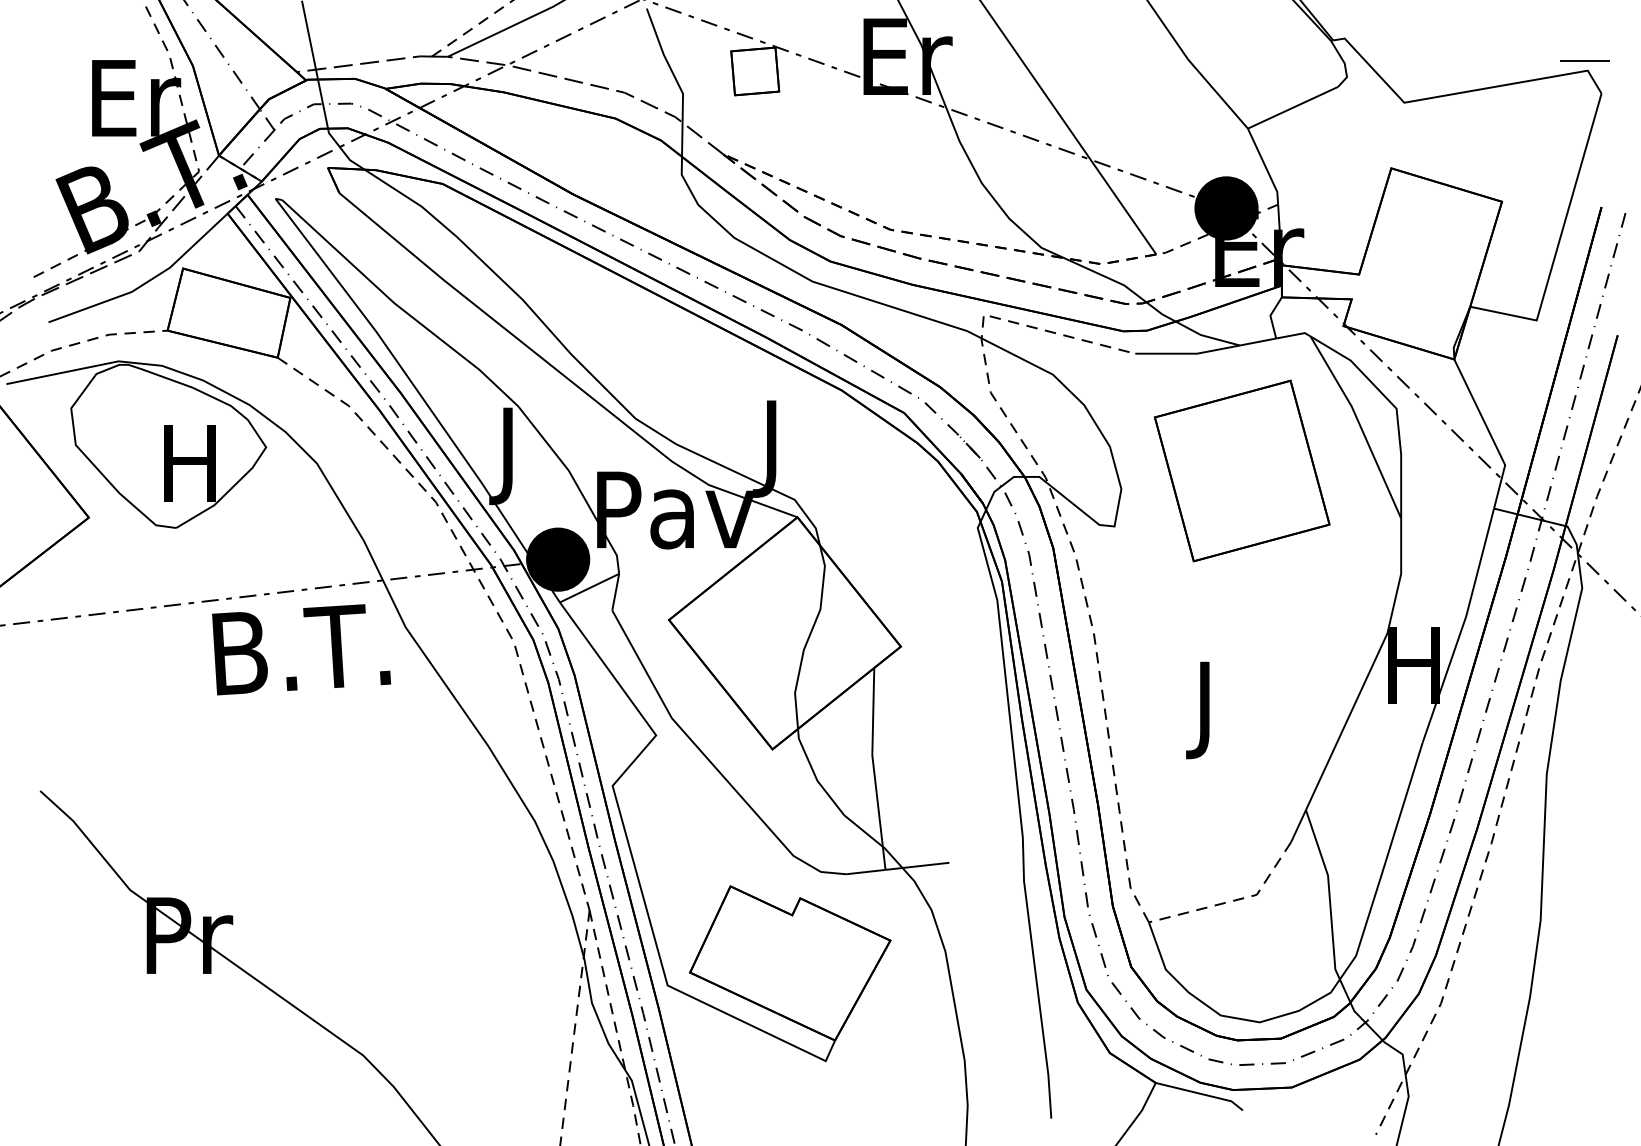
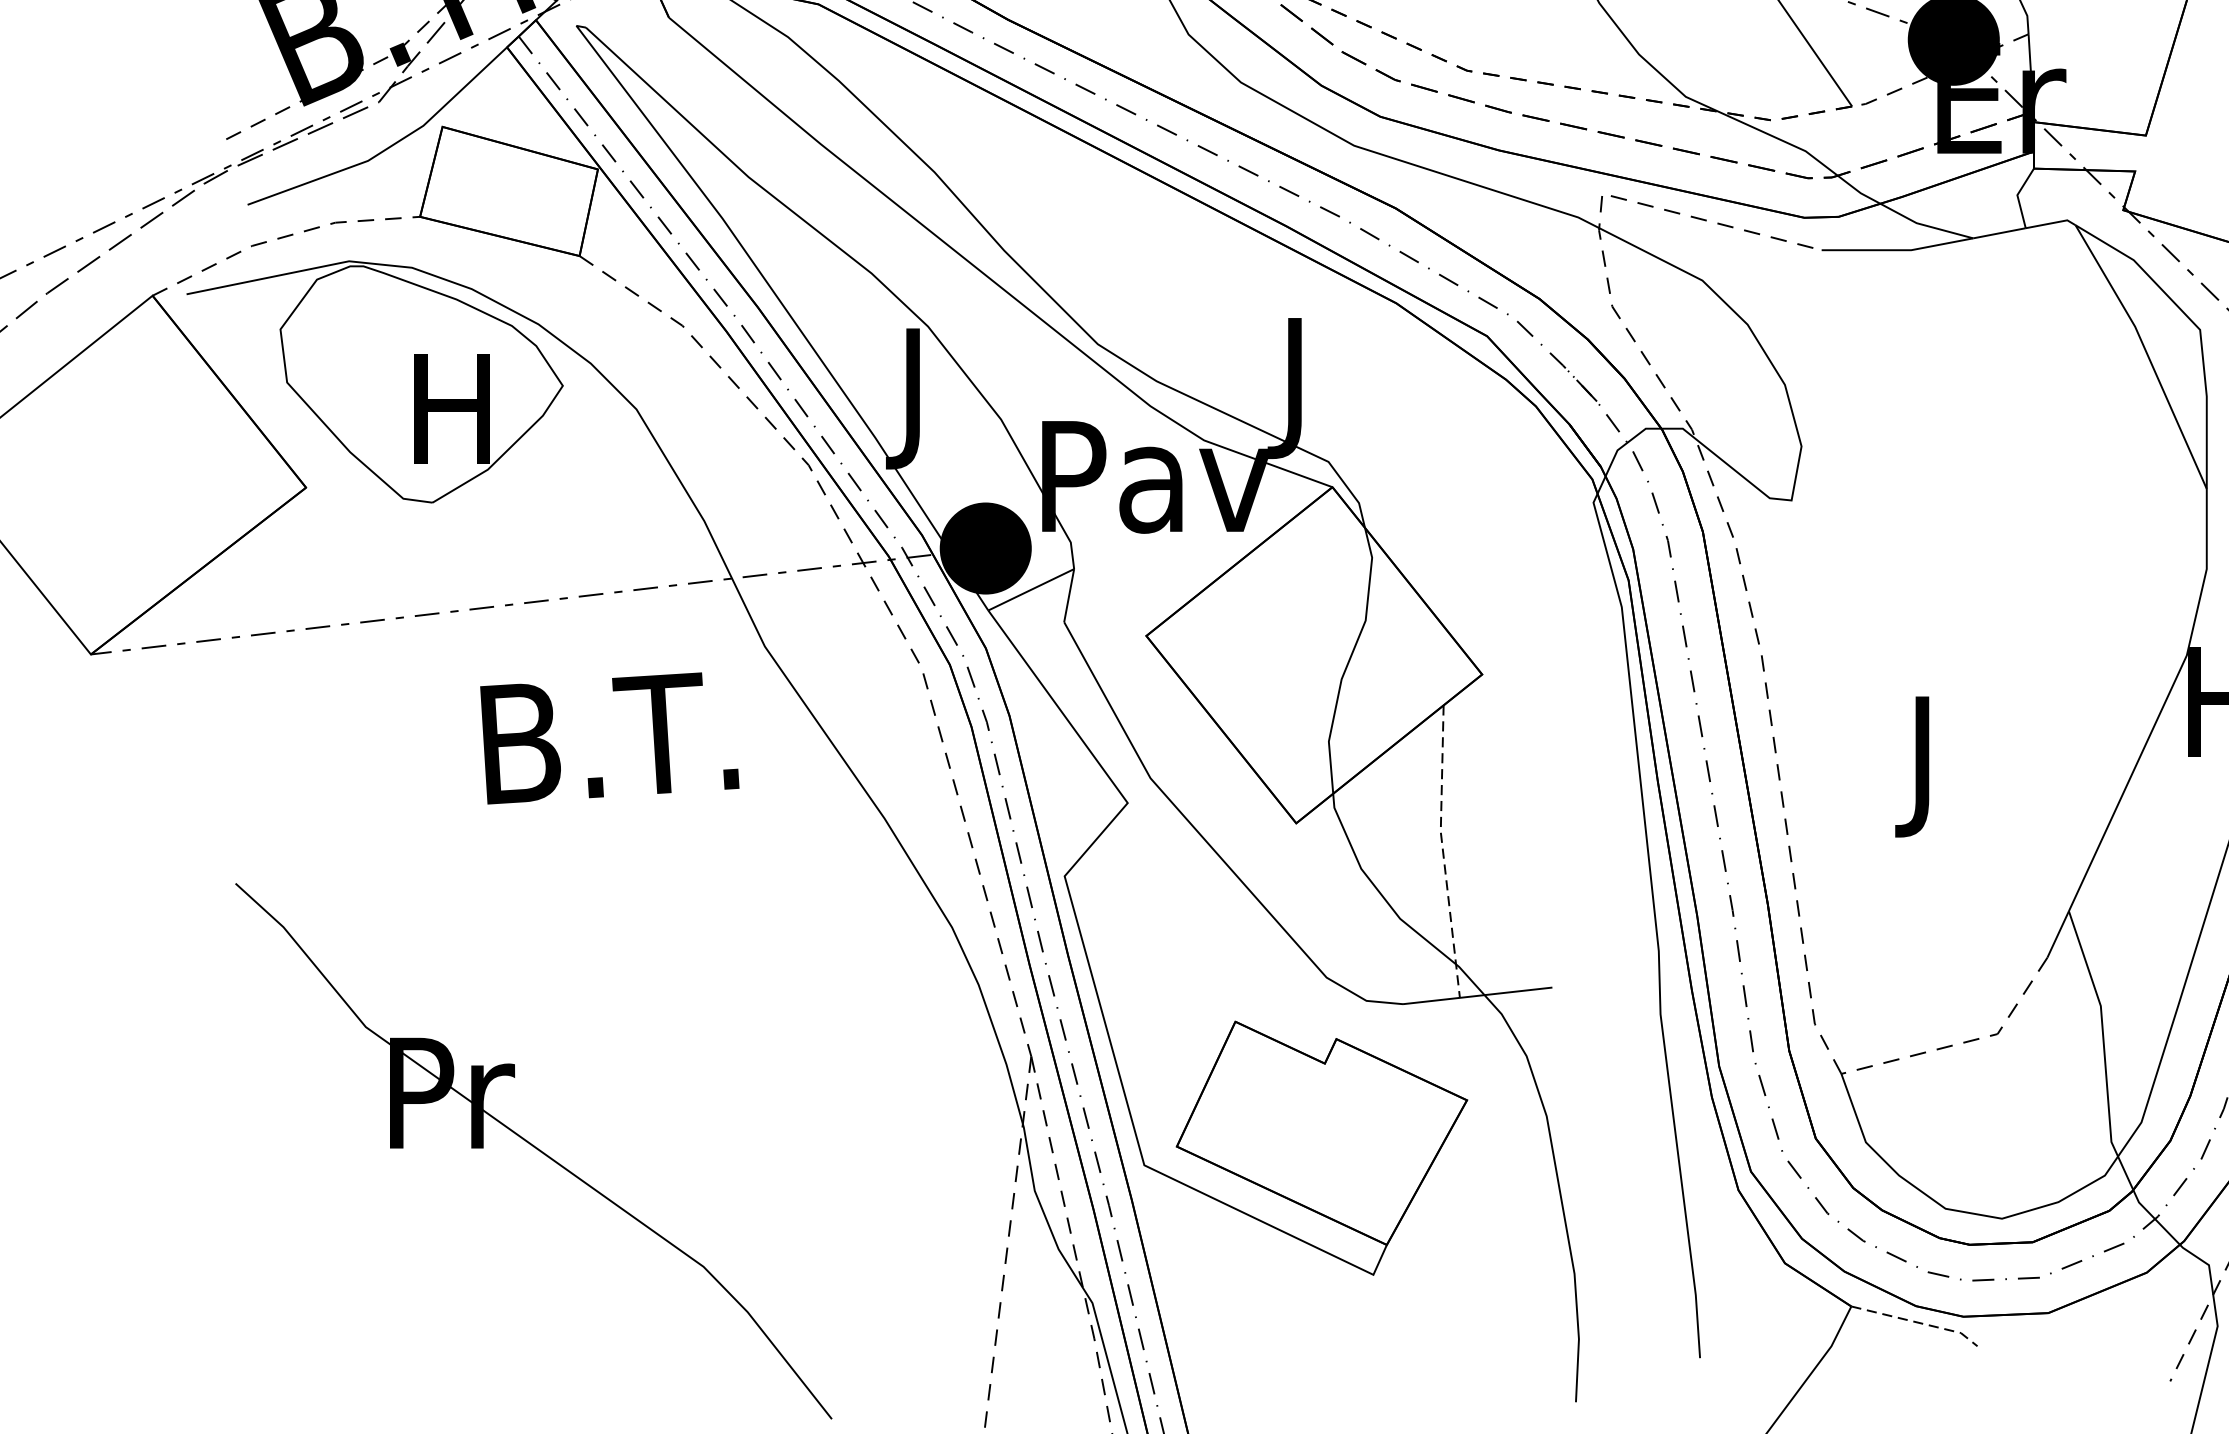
part: (1241, 470) -> (1975, 419), removed
text: (301, 649) -> (609, 738), moved
line: (873, 769) -> (1442, 852), solid -> dashed
line: (1201, 1094) -> (1917, 1323), solid -> dashed

